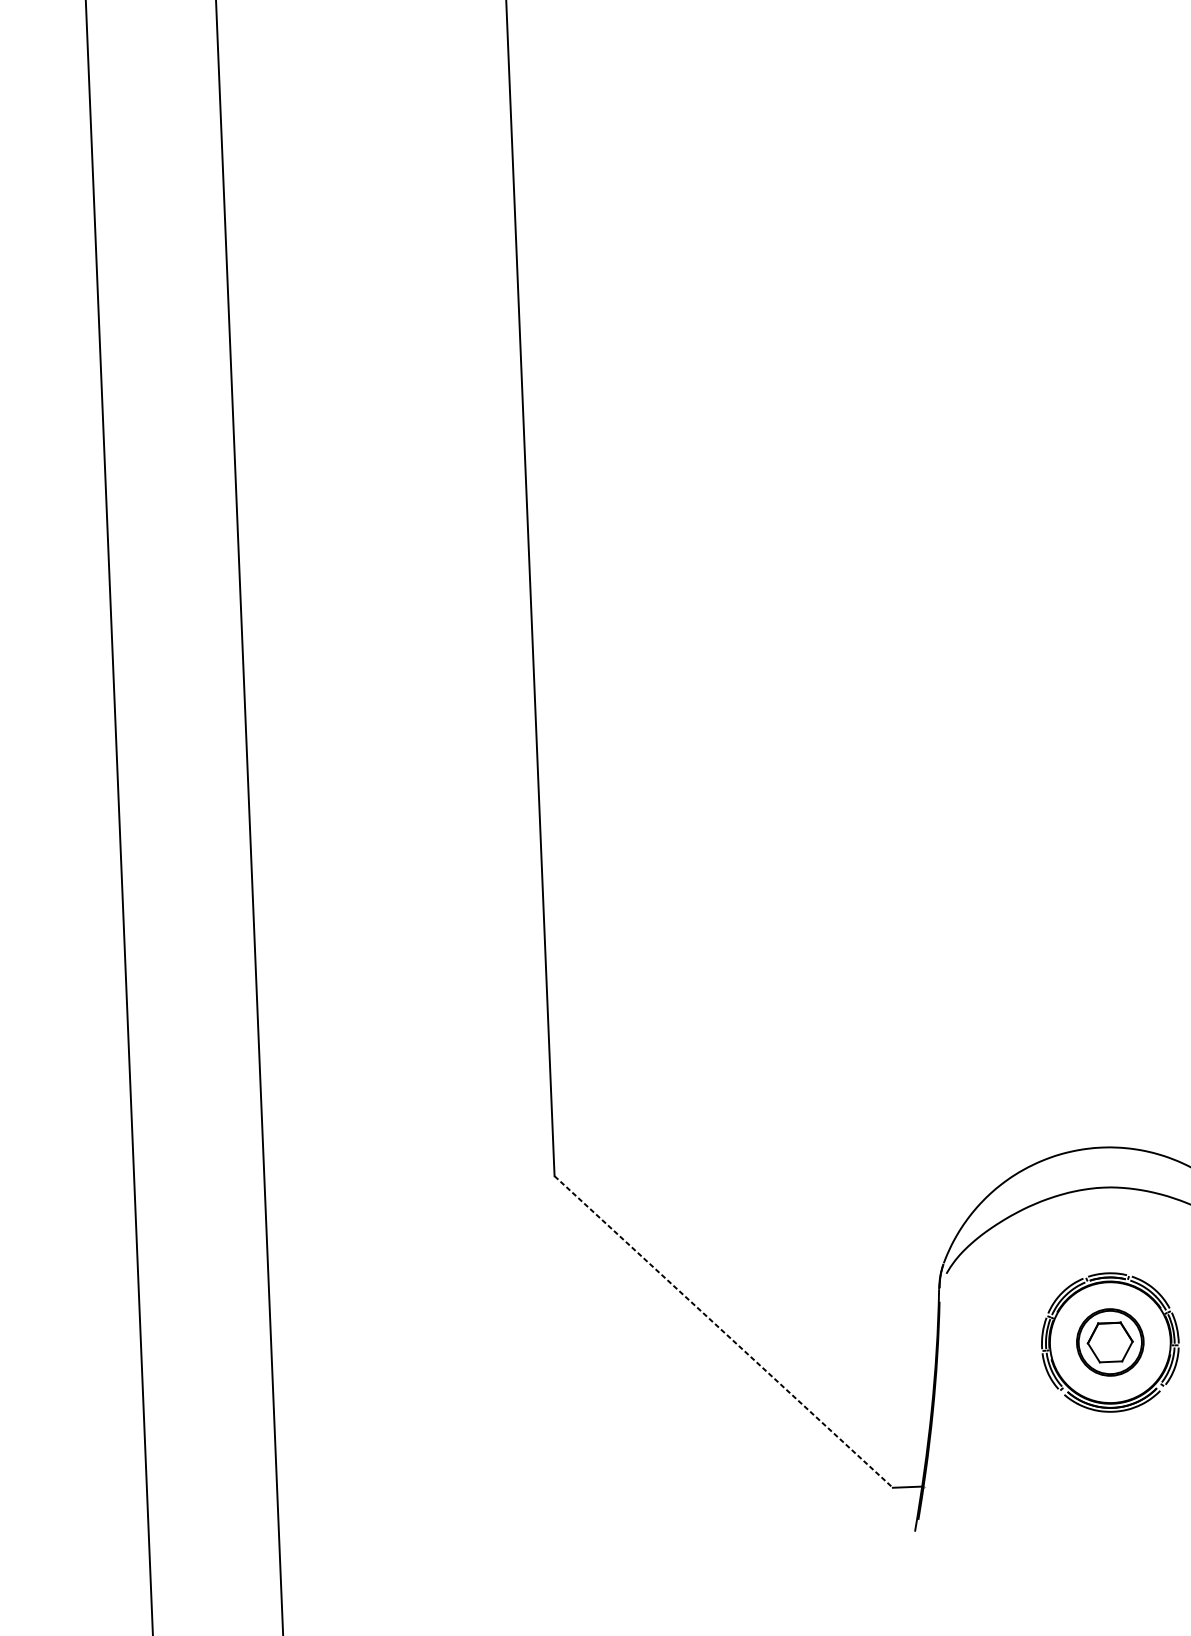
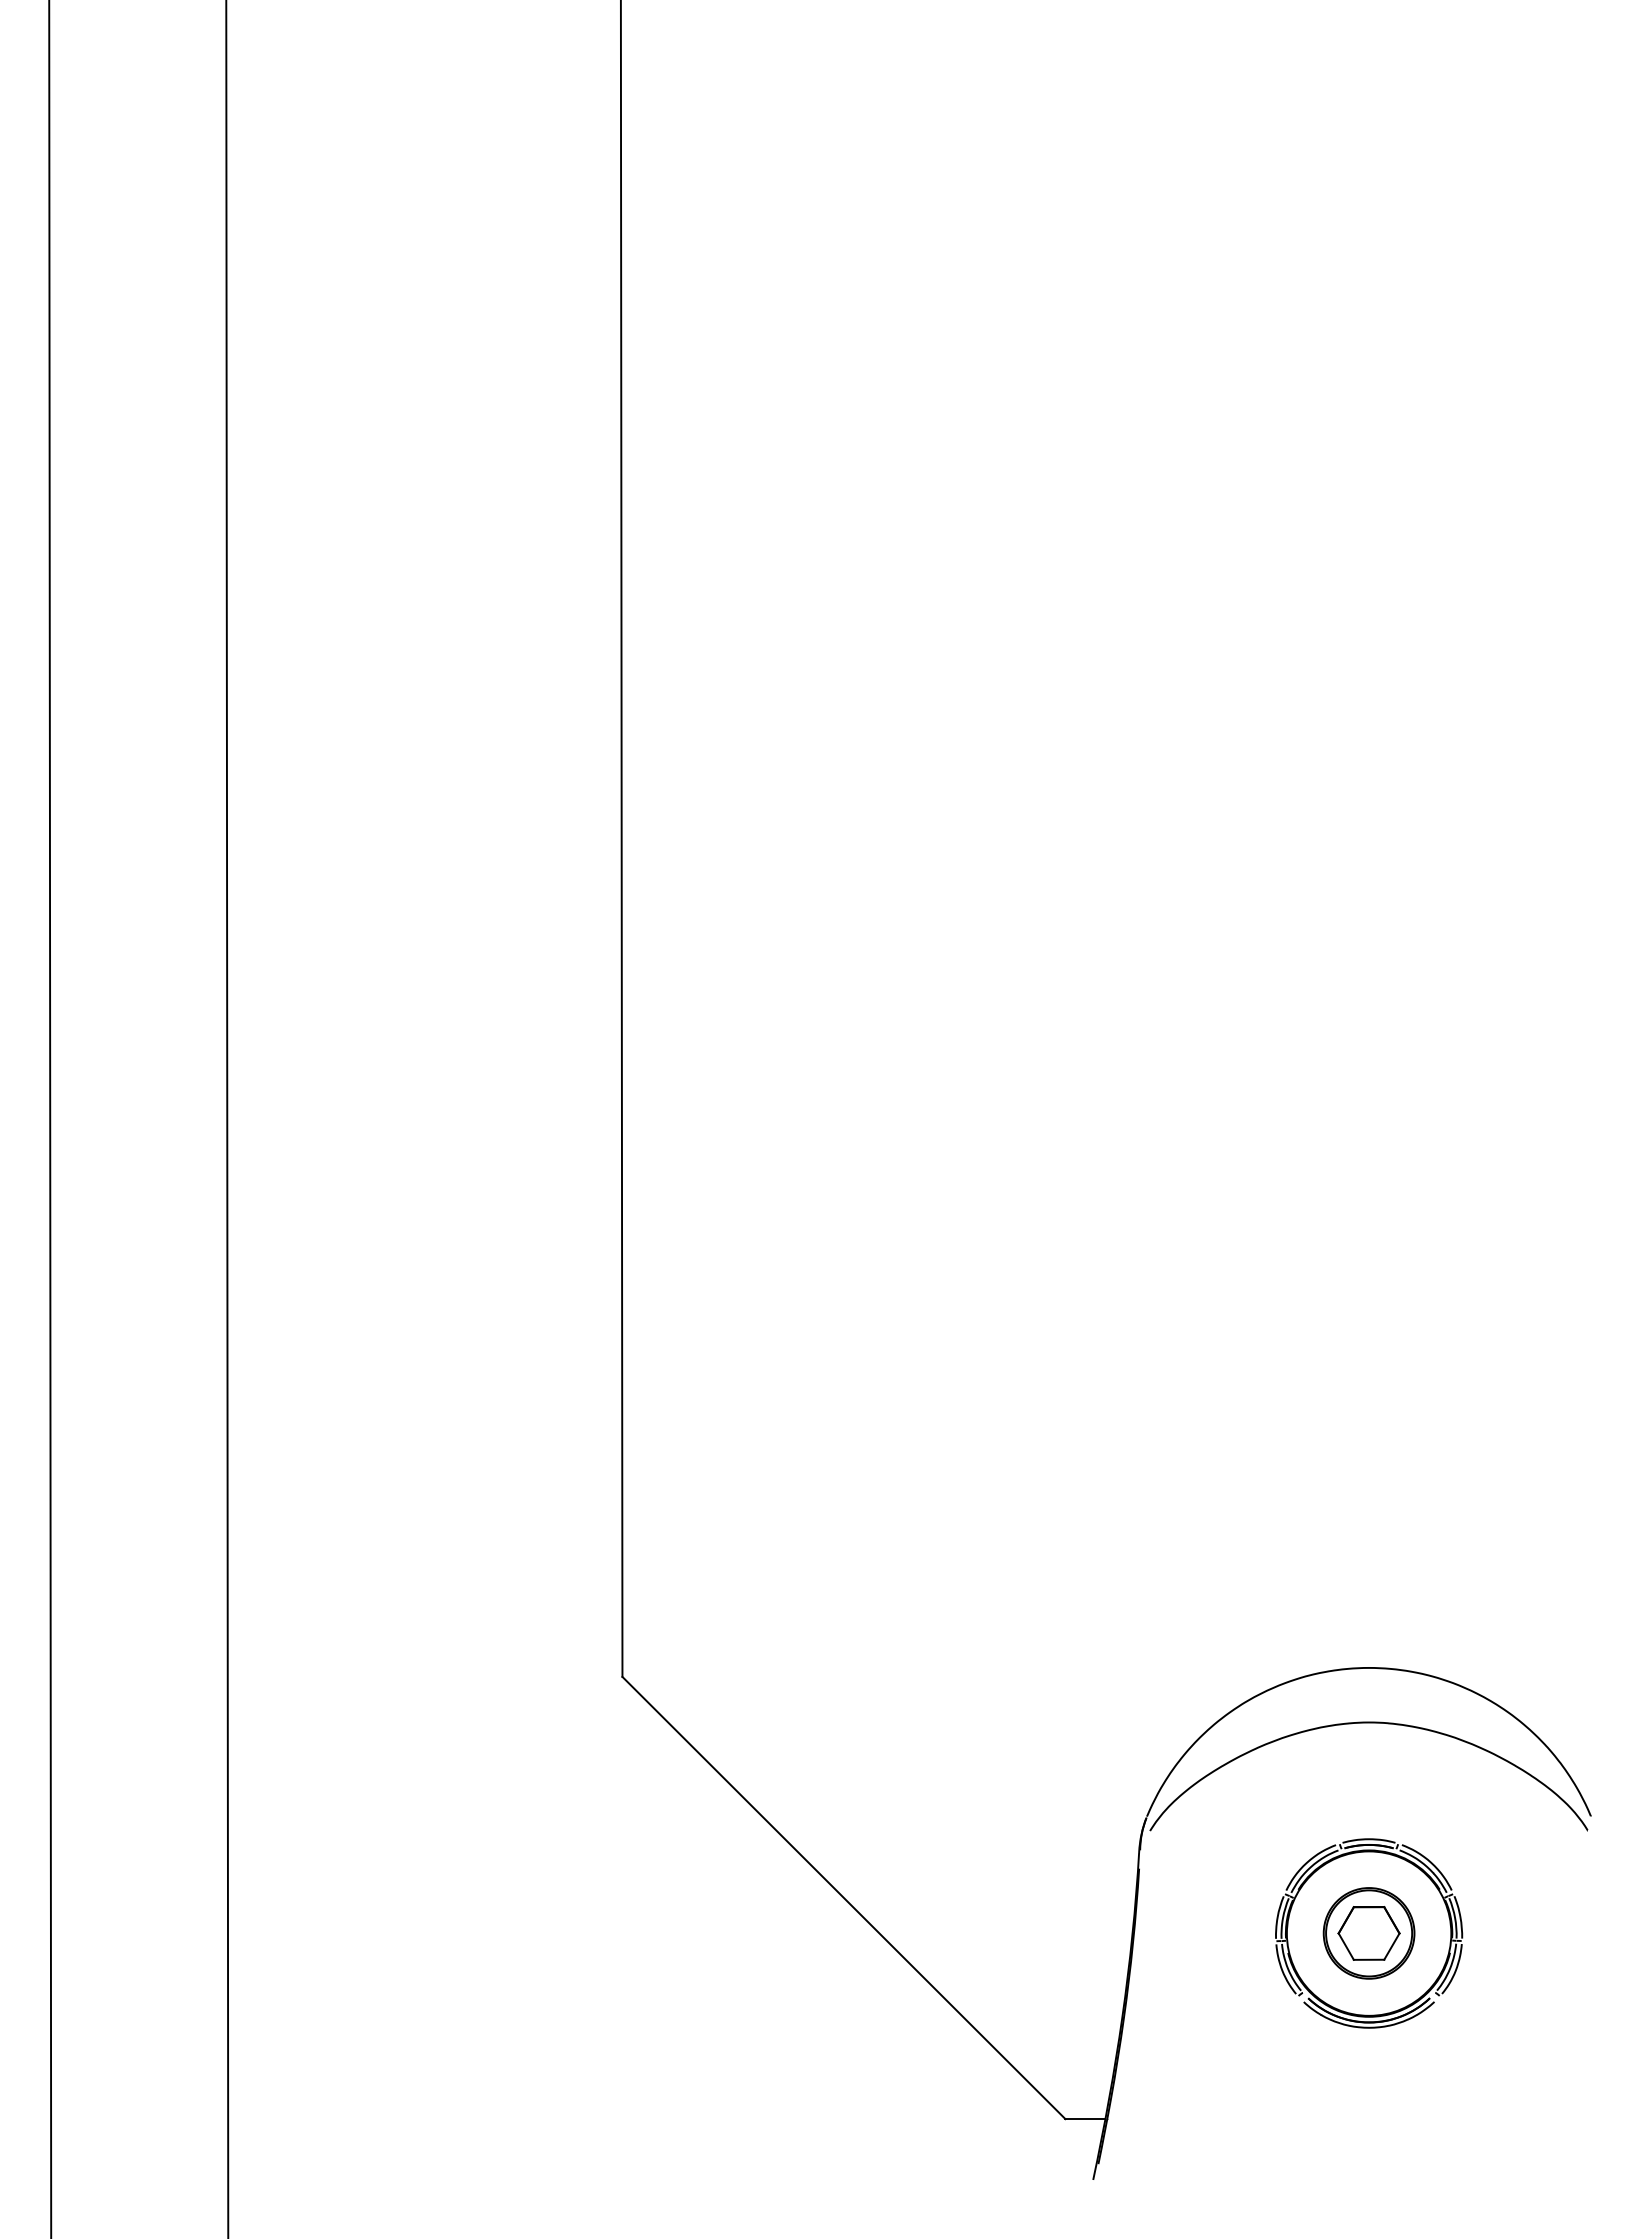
line: (723, 1332) -> (843, 1898), dashed -> solid

